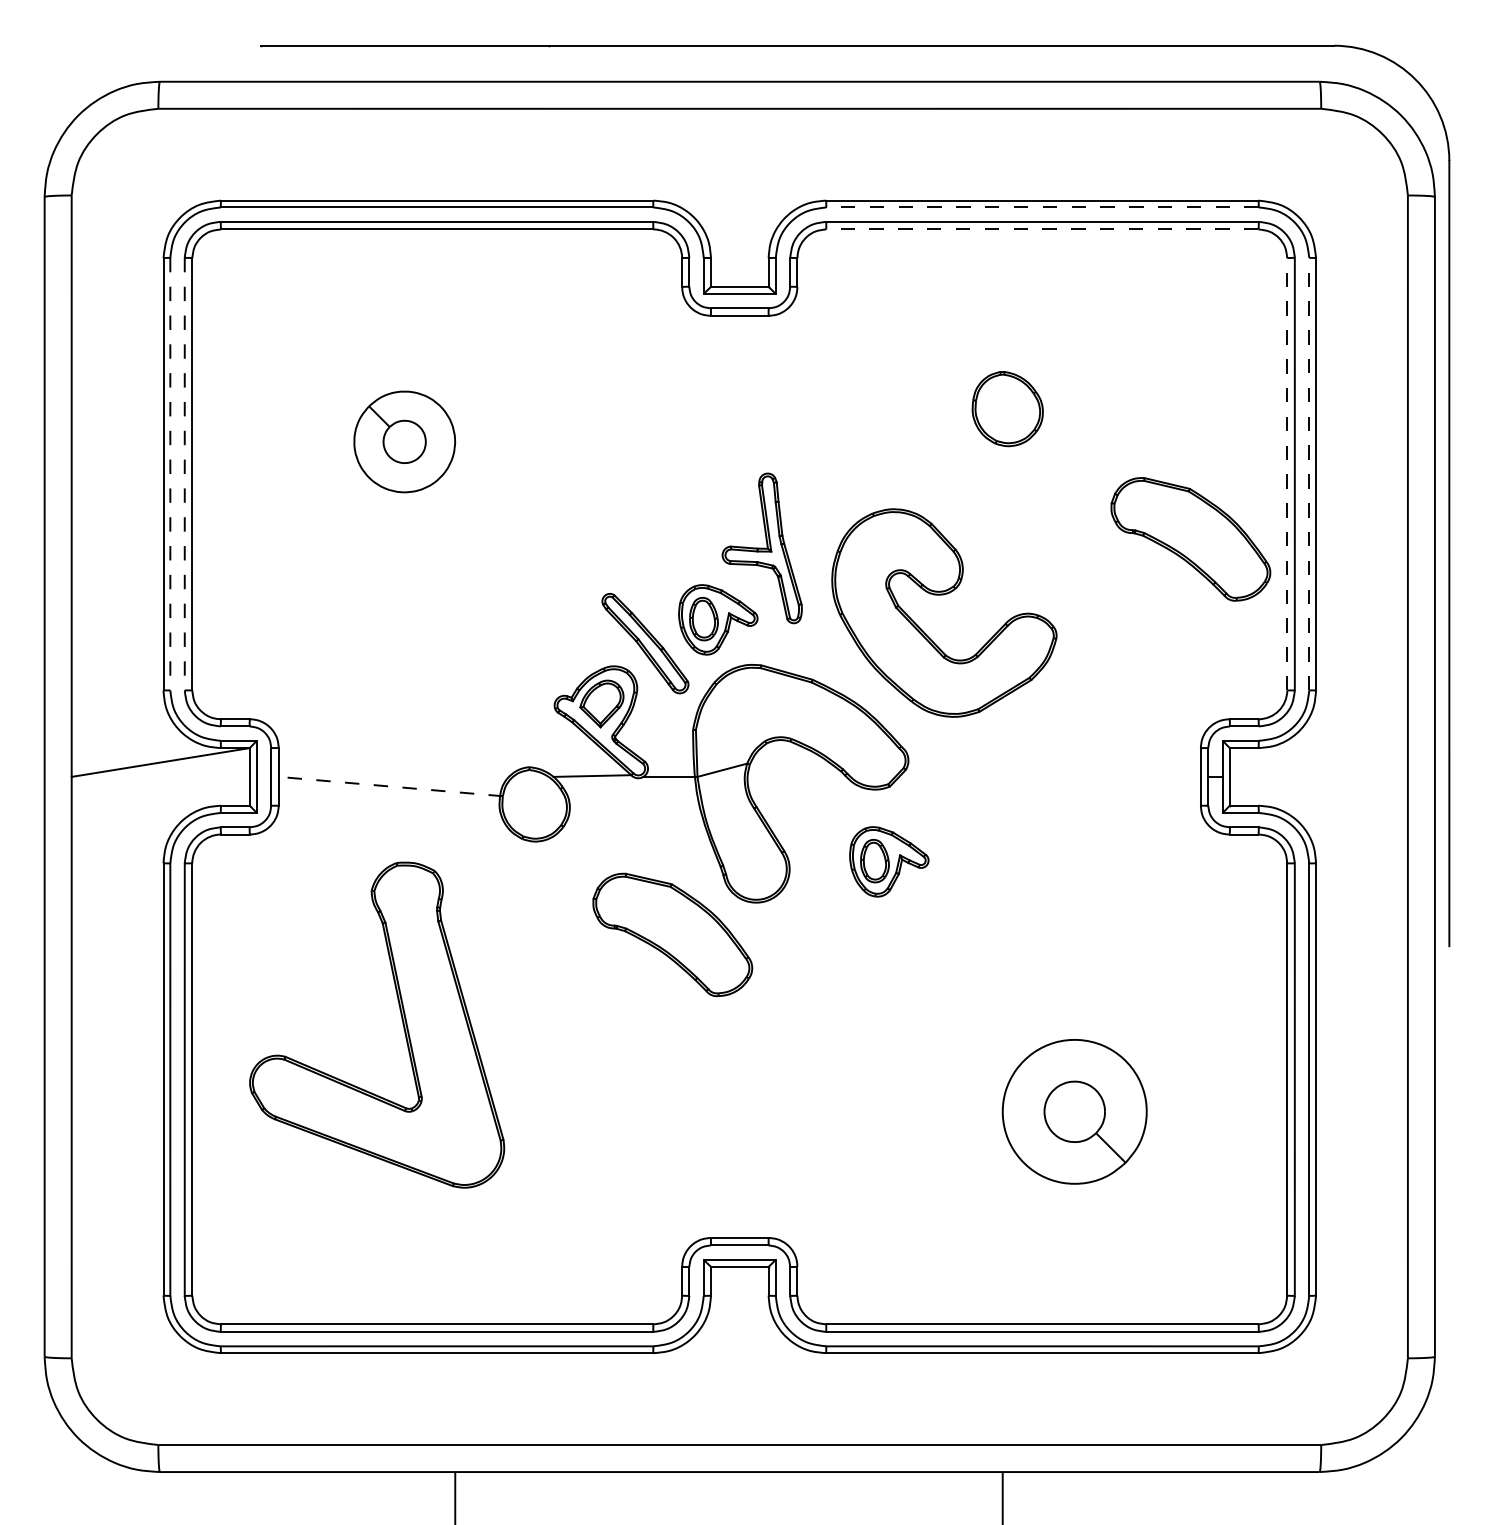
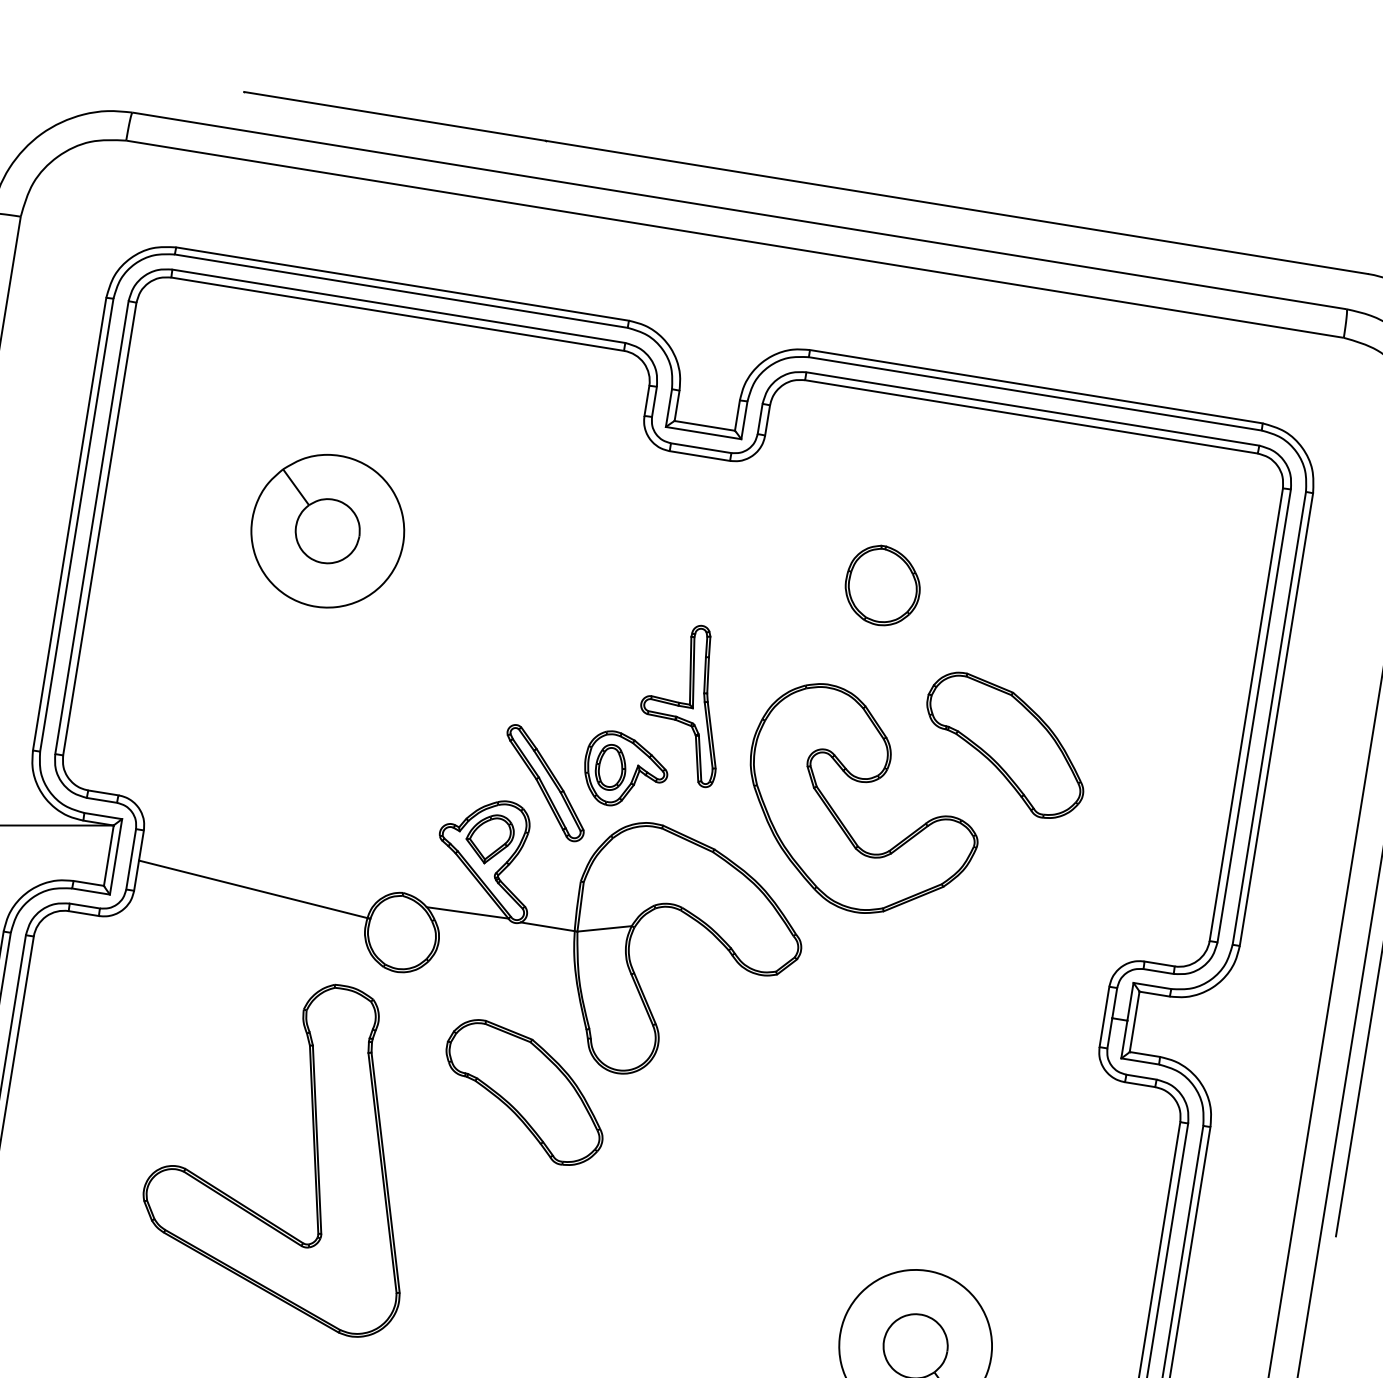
line: (1042, 207) -> (1035, 393), dashed -> solid
line: (1041, 229) -> (1030, 416), dashed -> solid
part: (1007, 409) -> (882, 586), moved
part: (404, 441) -> (327, 530), size x1.43
line: (1287, 473) -> (1246, 713), dashed -> solid
line: (1309, 473) -> (1269, 717), dashed -> solid
line: (170, 474) -> (76, 525), dashed -> solid
line: (184, 474) -> (91, 527), dashed -> solid
part: (1190, 539) -> (1005, 745), moved
line: (390, 786) -> (254, 889), dashed -> solid
part: (889, 861) -> (764, 1052), removed
part: (401, 1019) -> (313, 1149), moved

